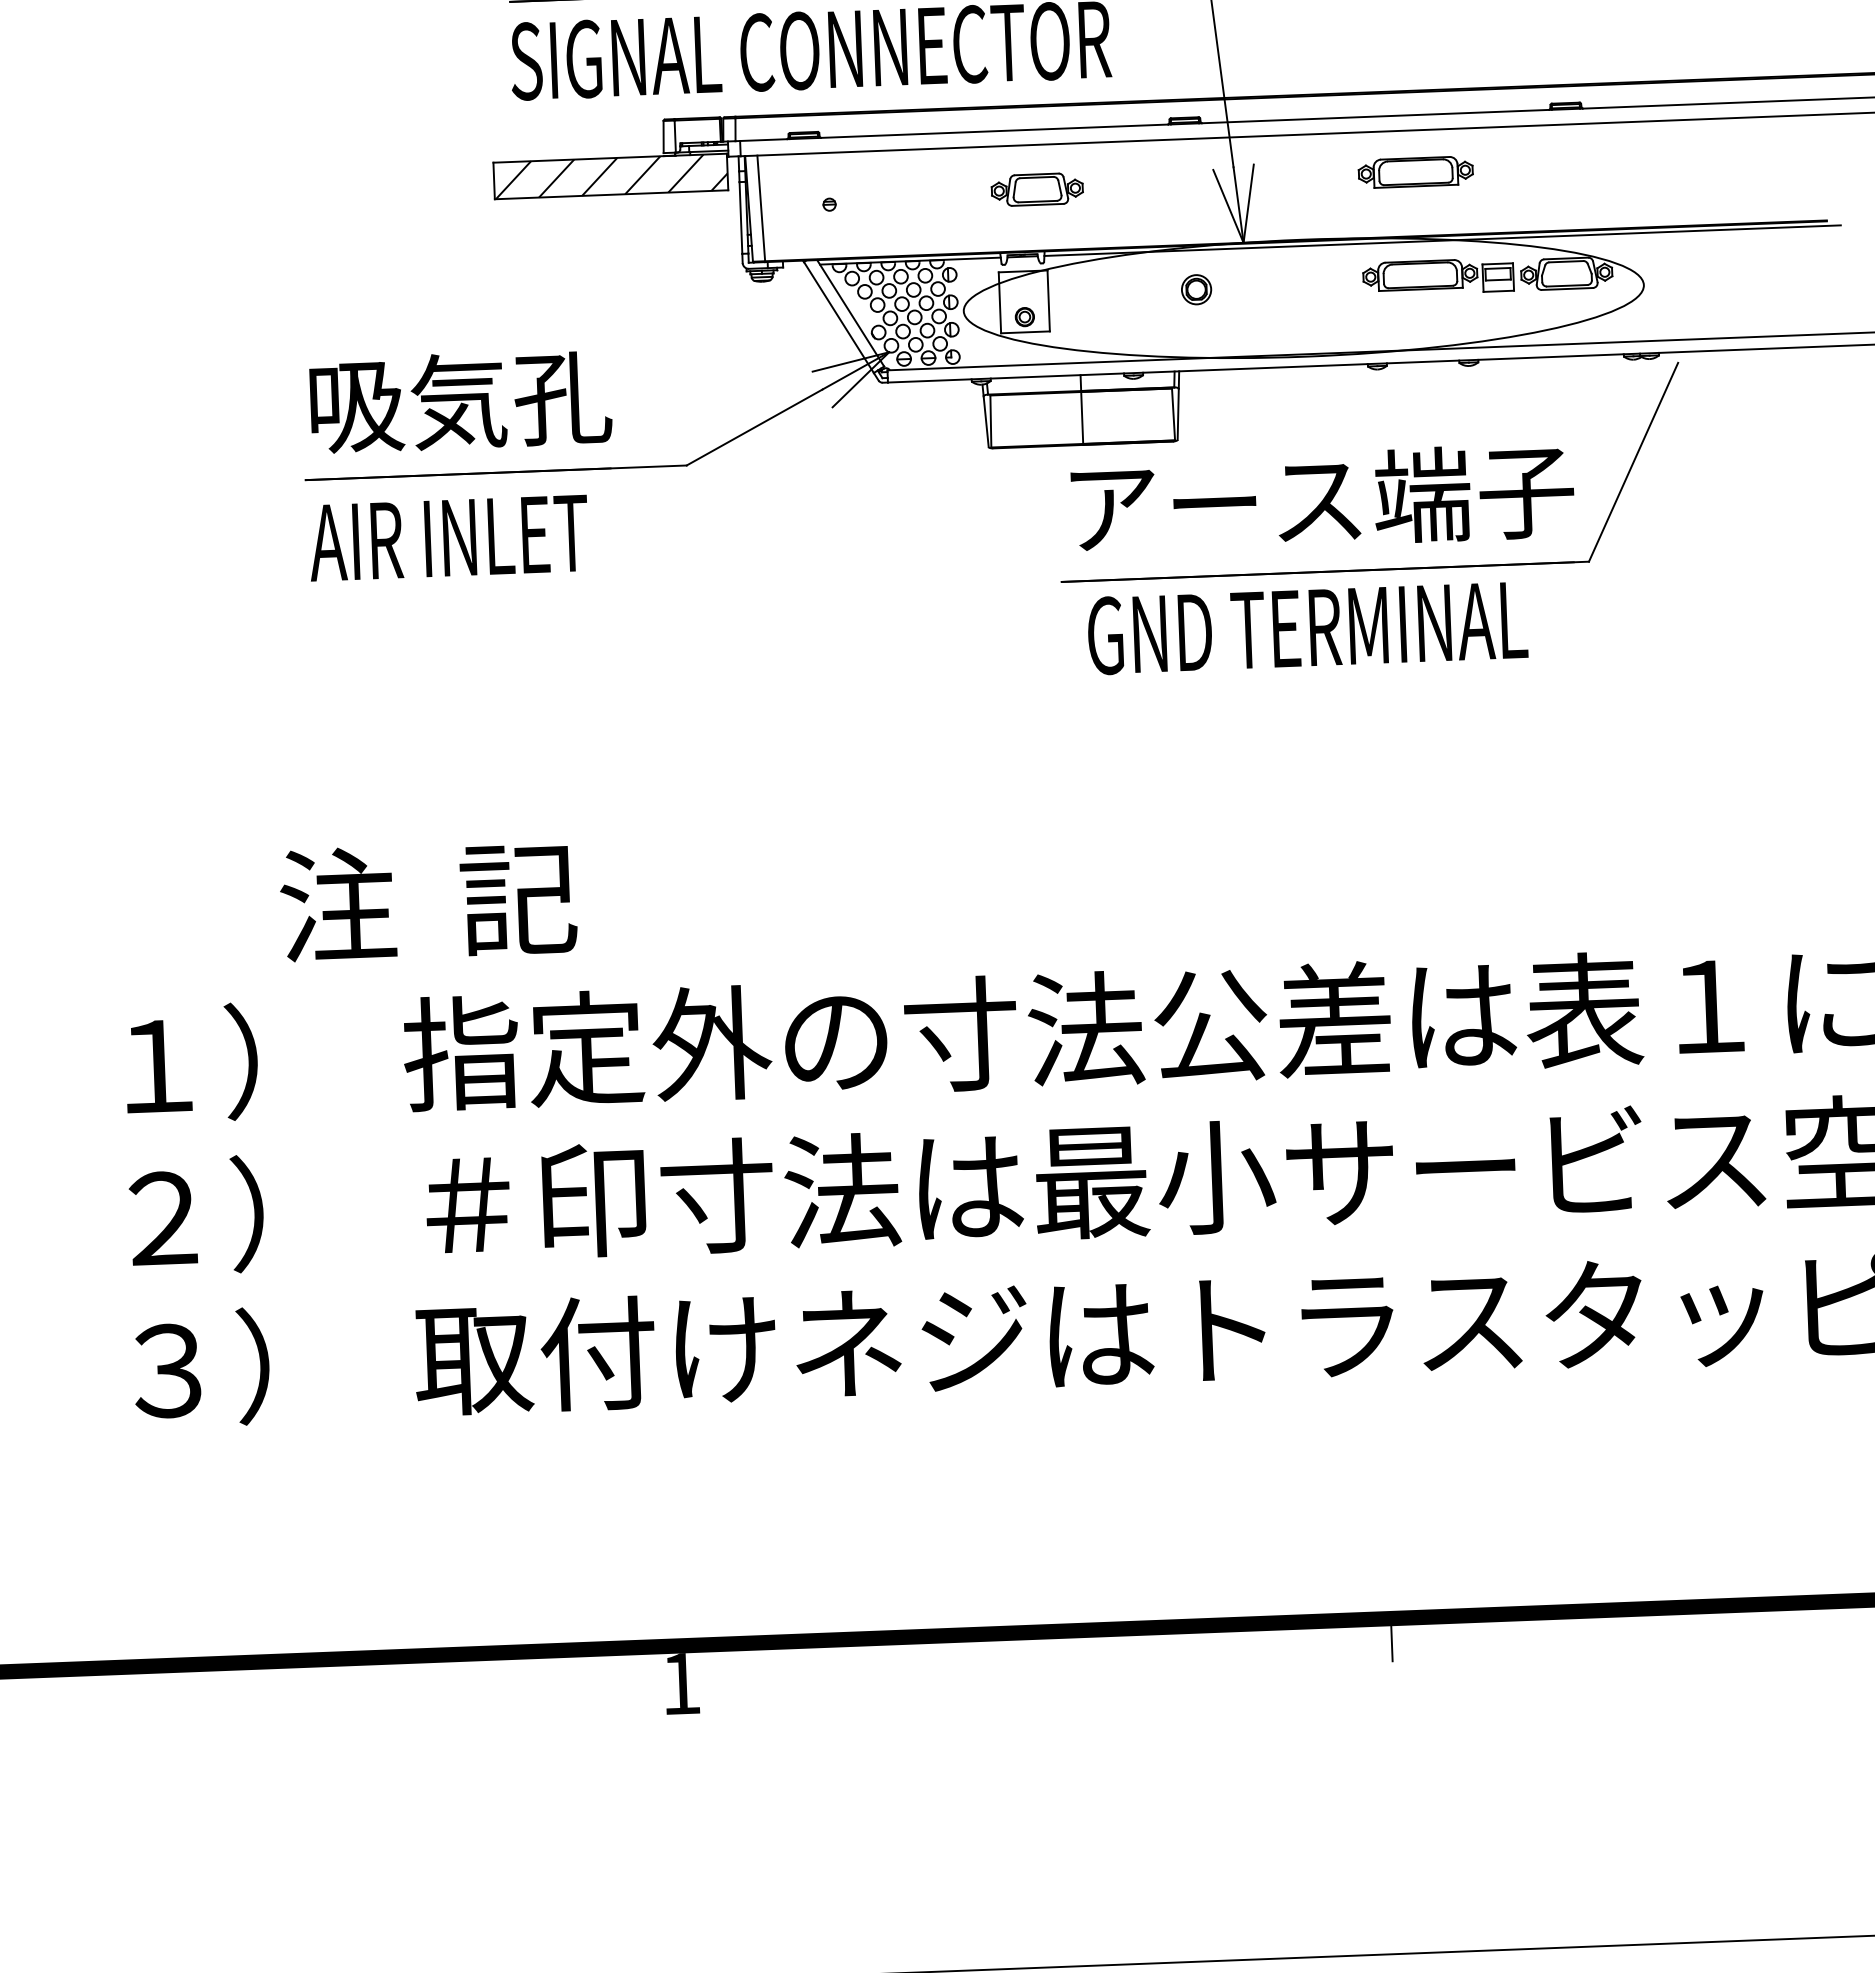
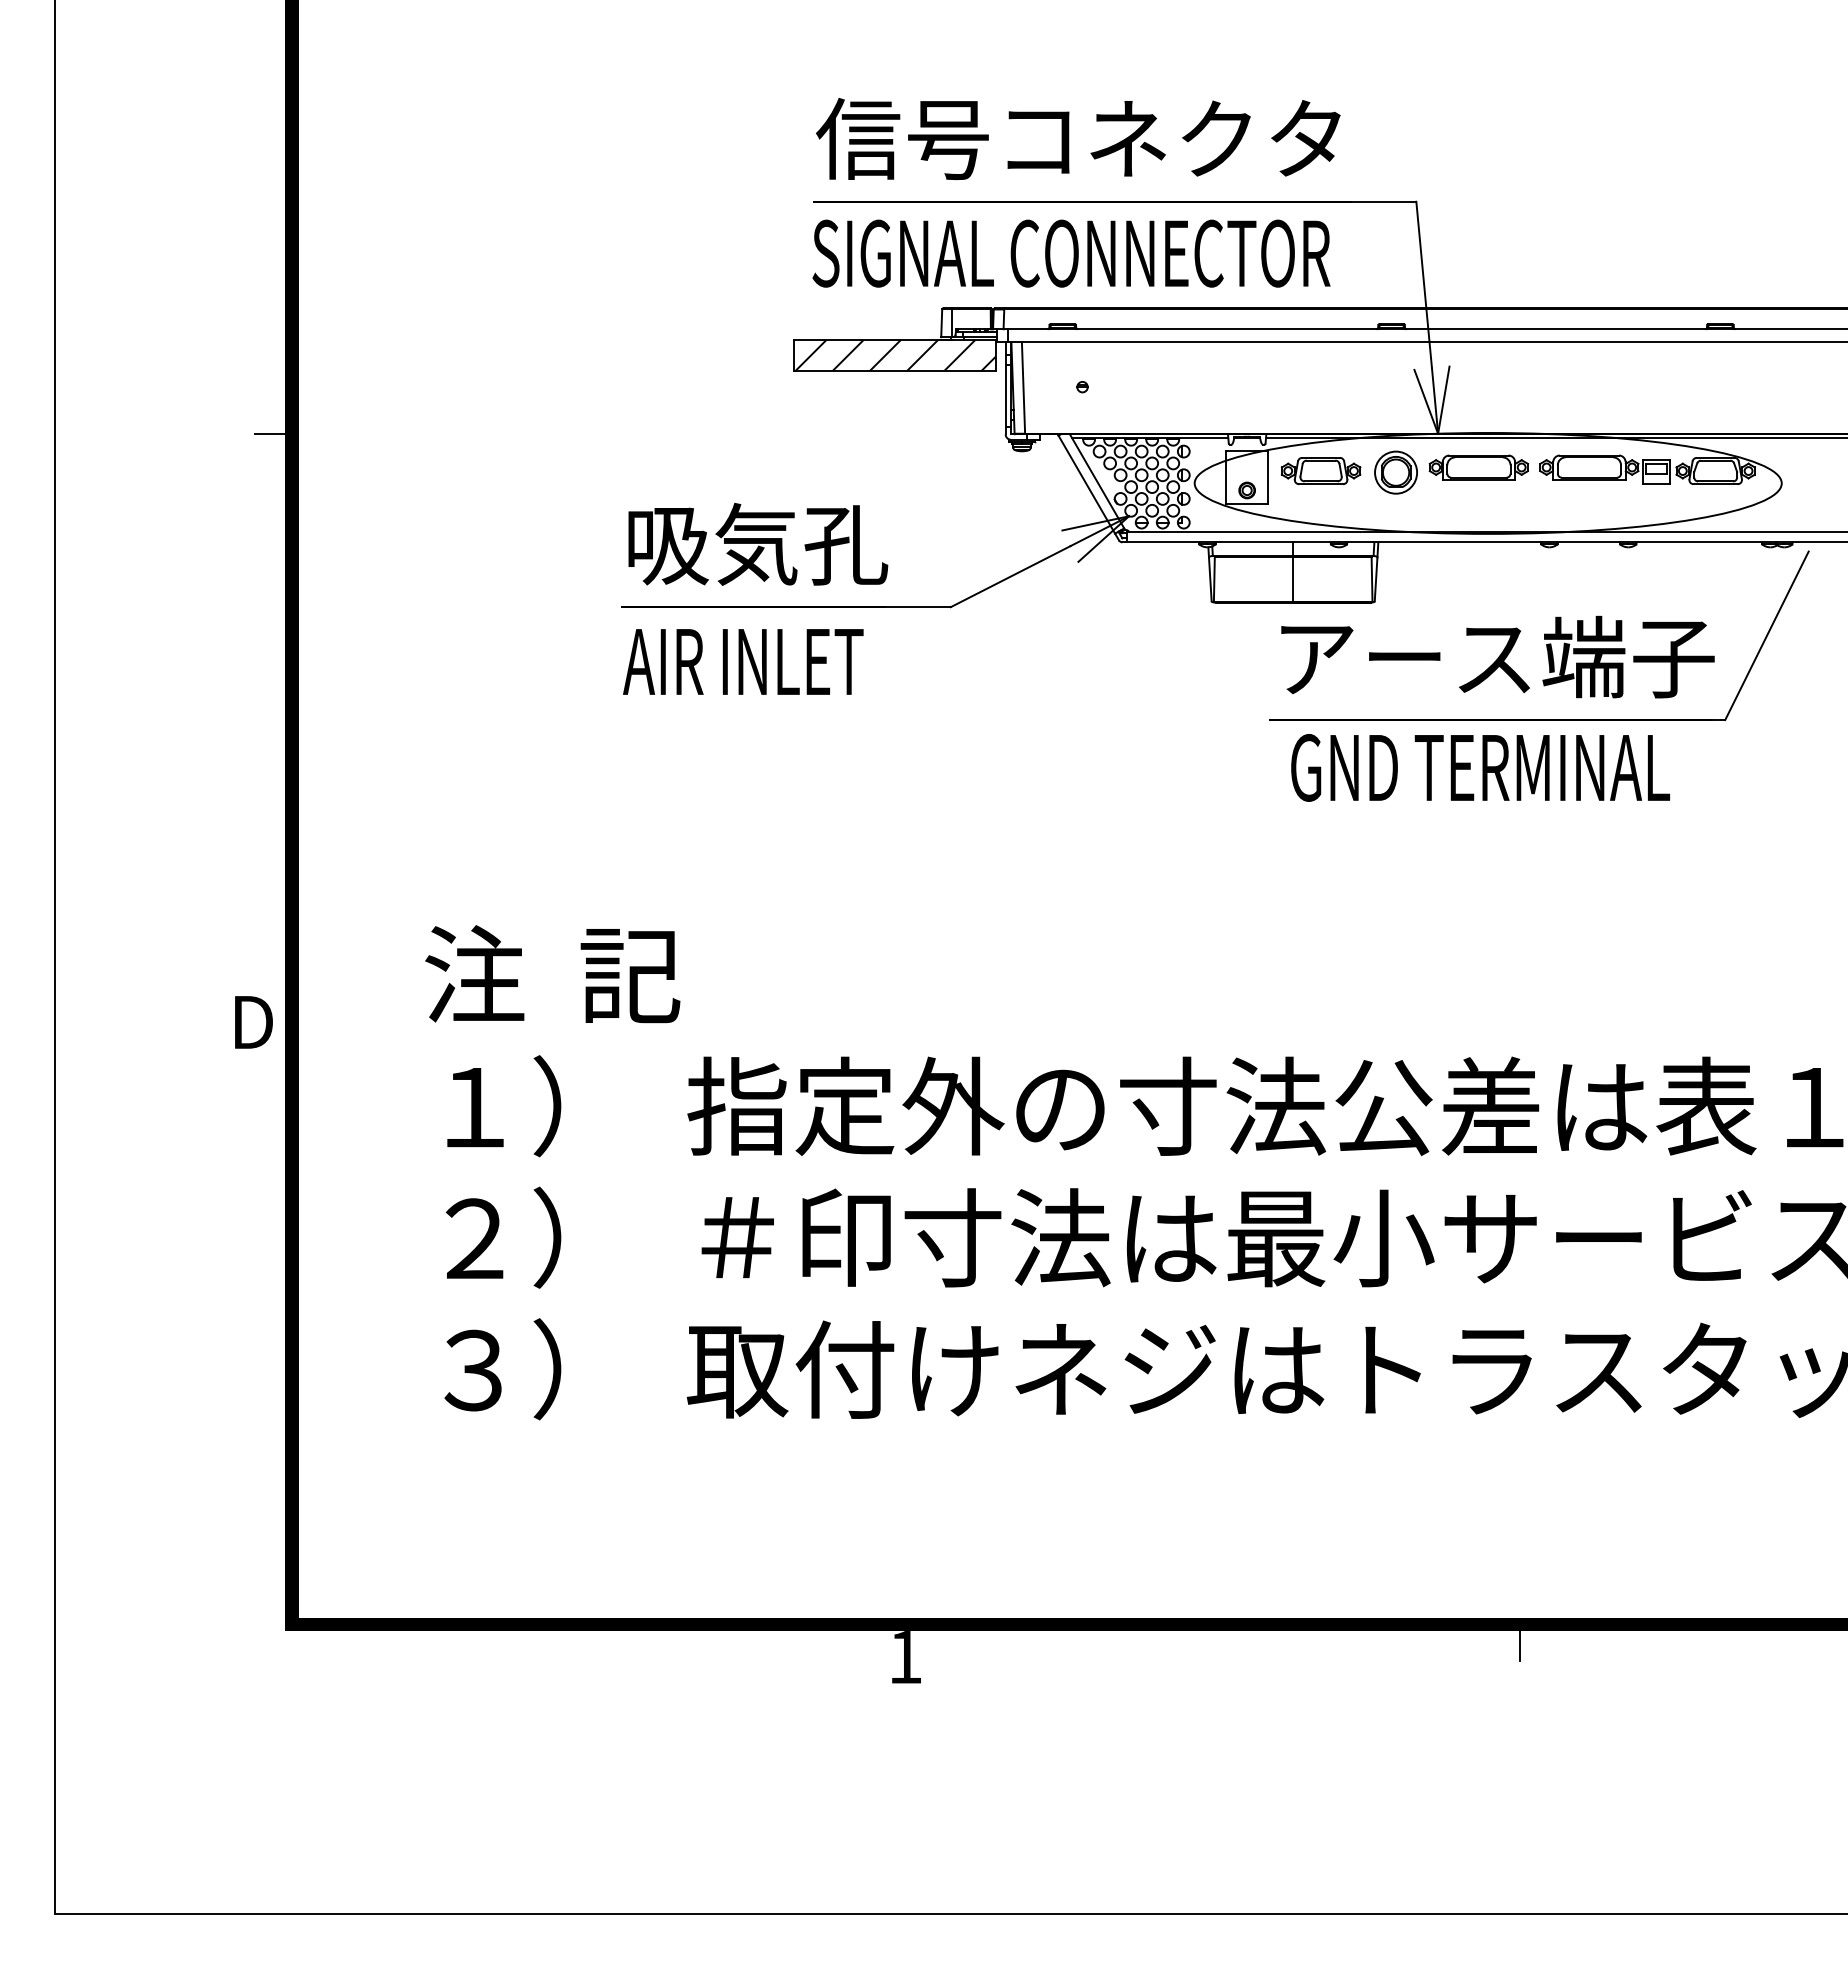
part: (1415, 172) -> (1478, 467), moved
part: (1036, 190) -> (1320, 471), moved
part: (1195, 289) -> (1395, 472), size x1.67
text: (428, 901) -> (552, 974), moved

